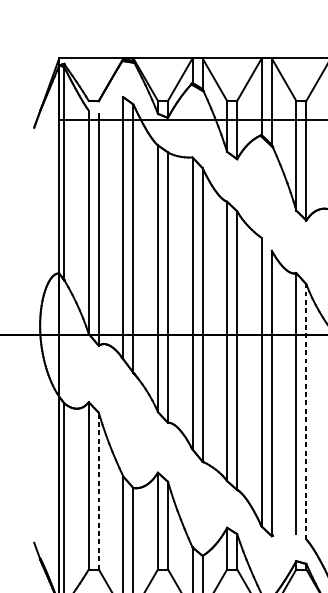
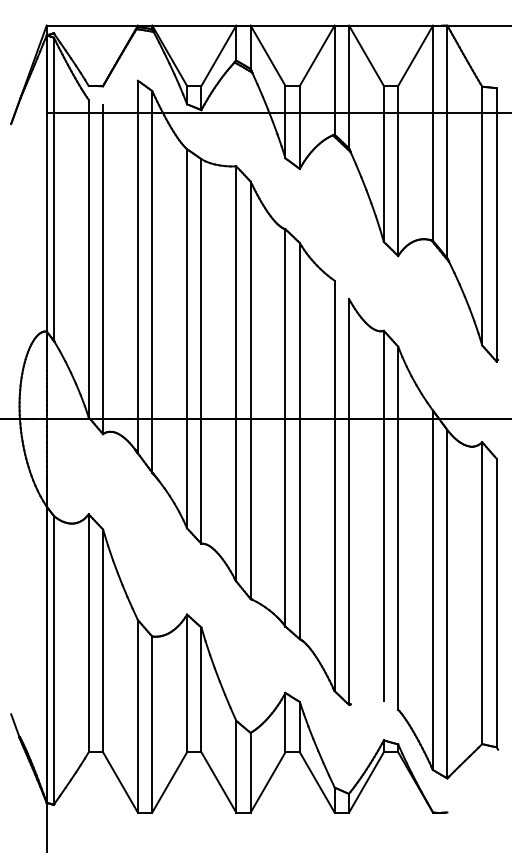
line: (306, 411) -> (398, 527), dashed -> solid
line: (99, 490) -> (103, 640), dashed -> solid

